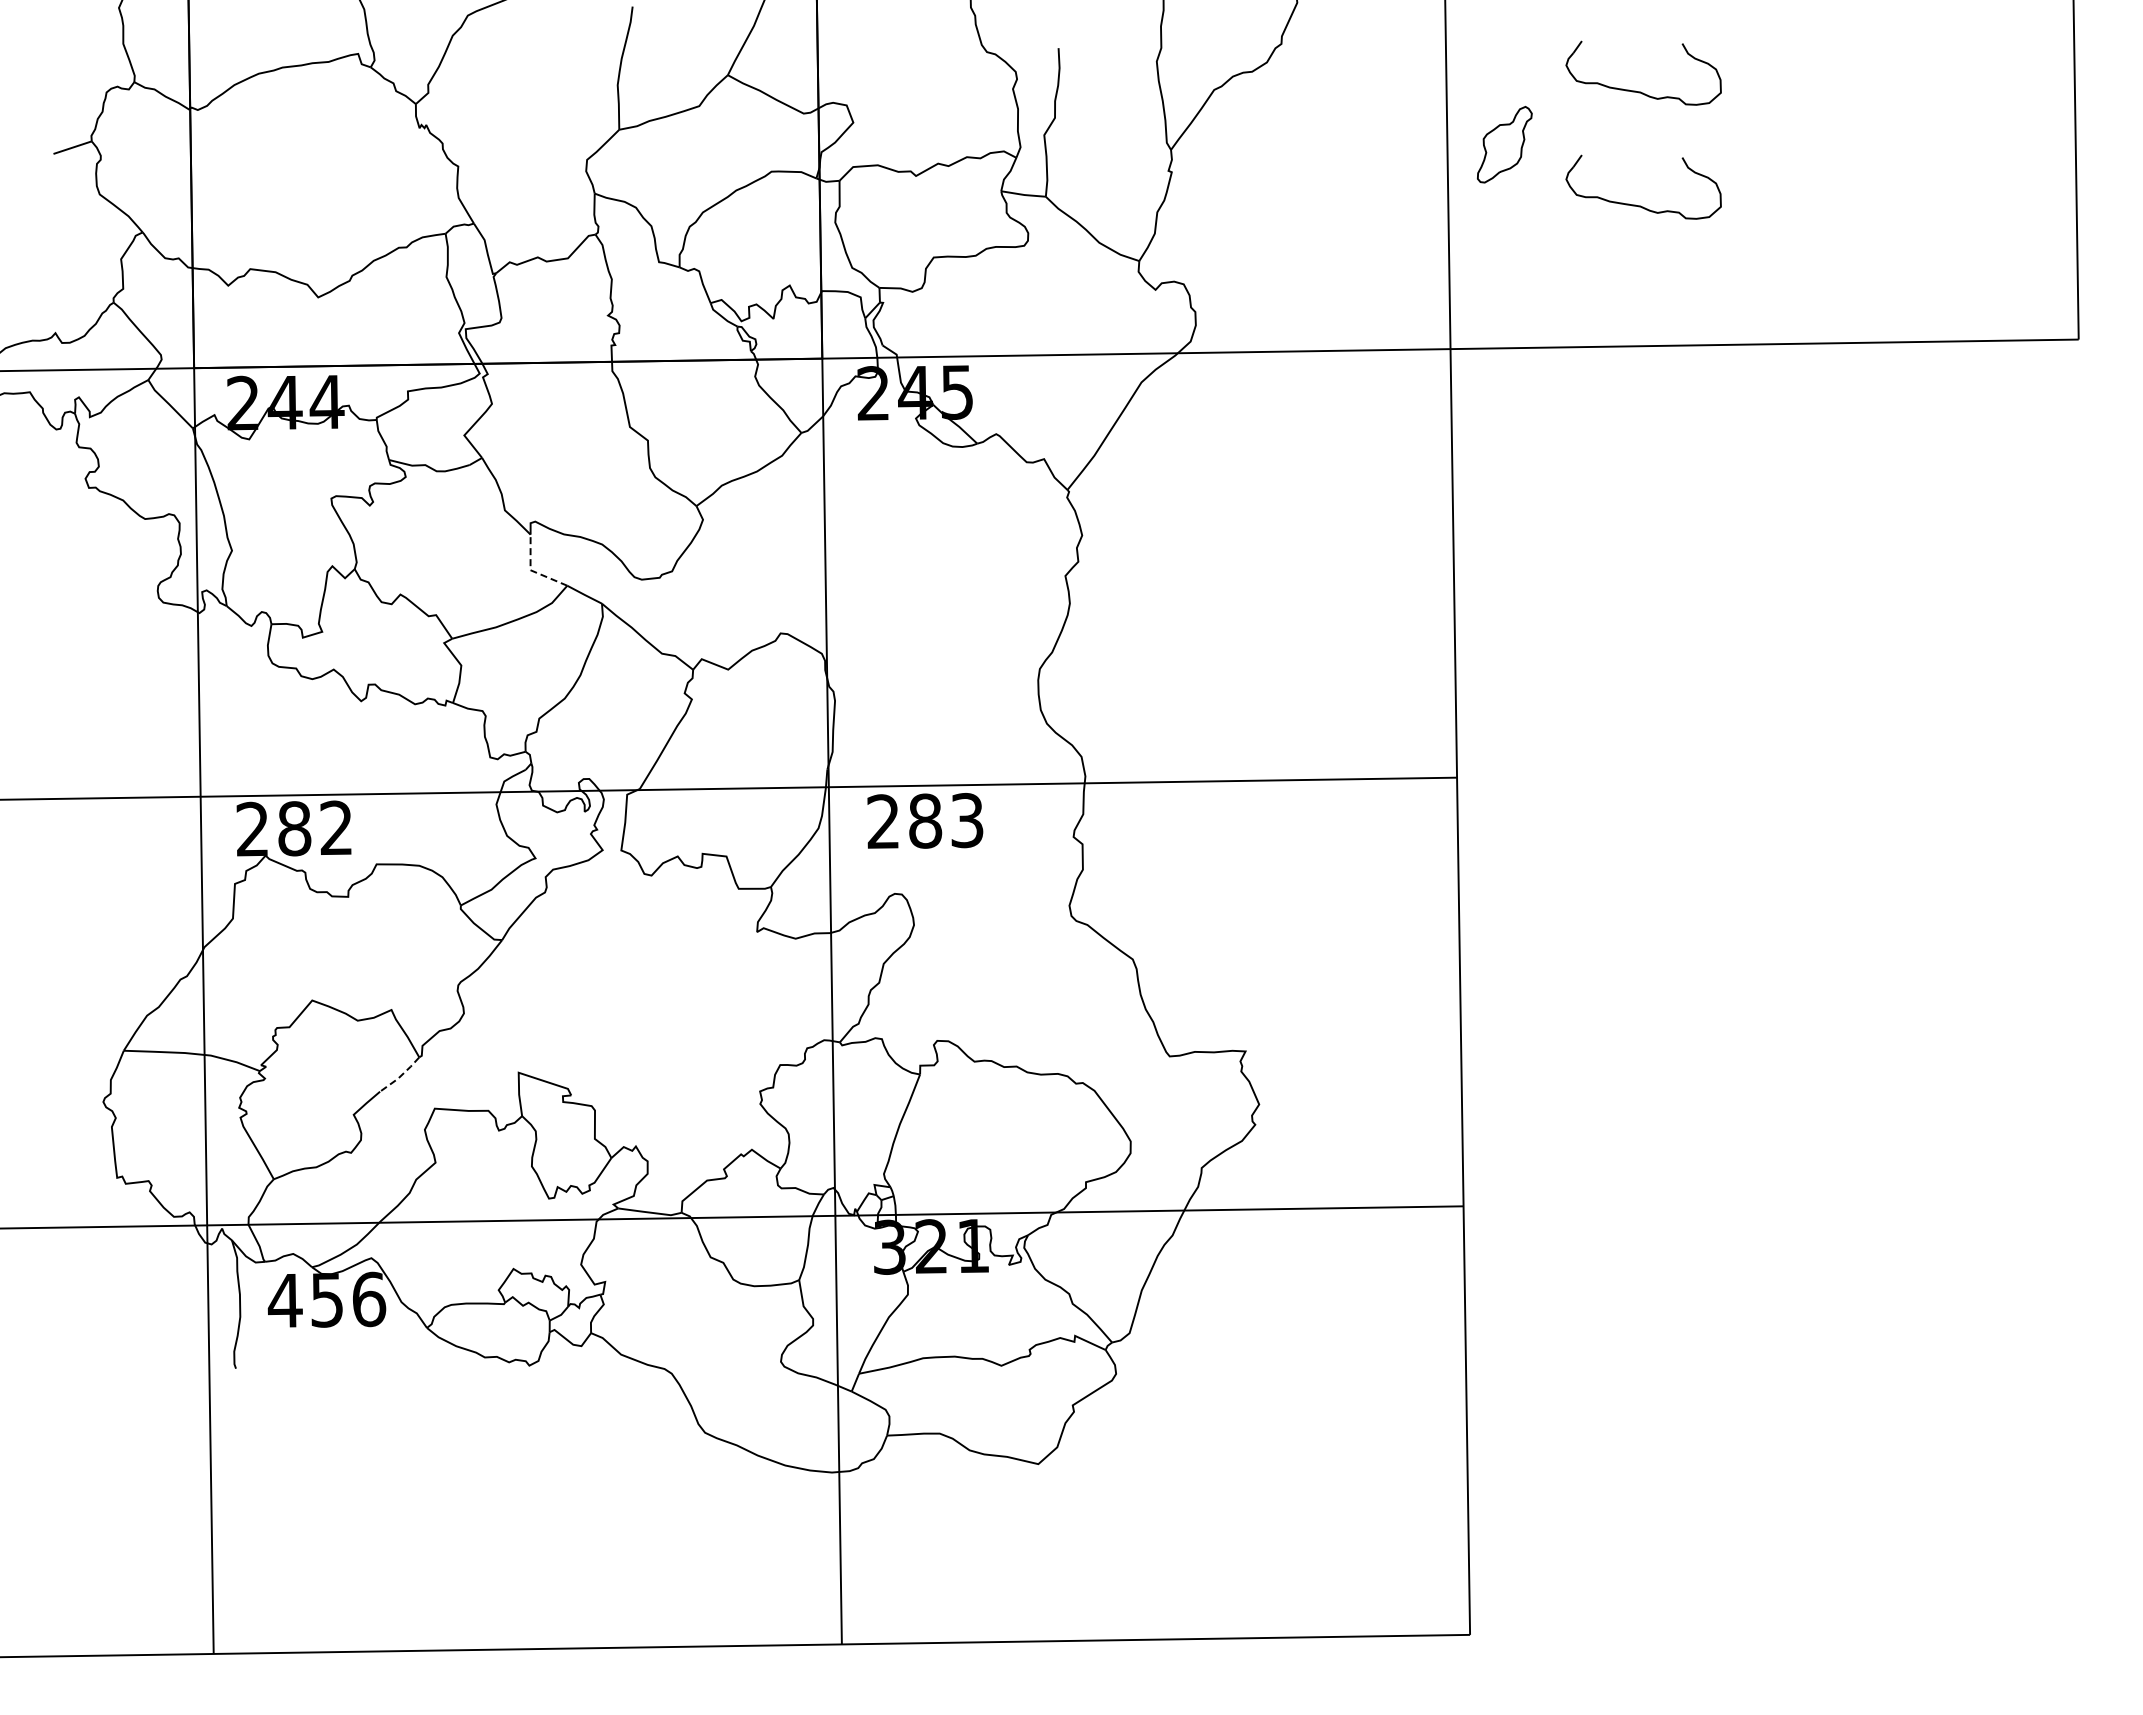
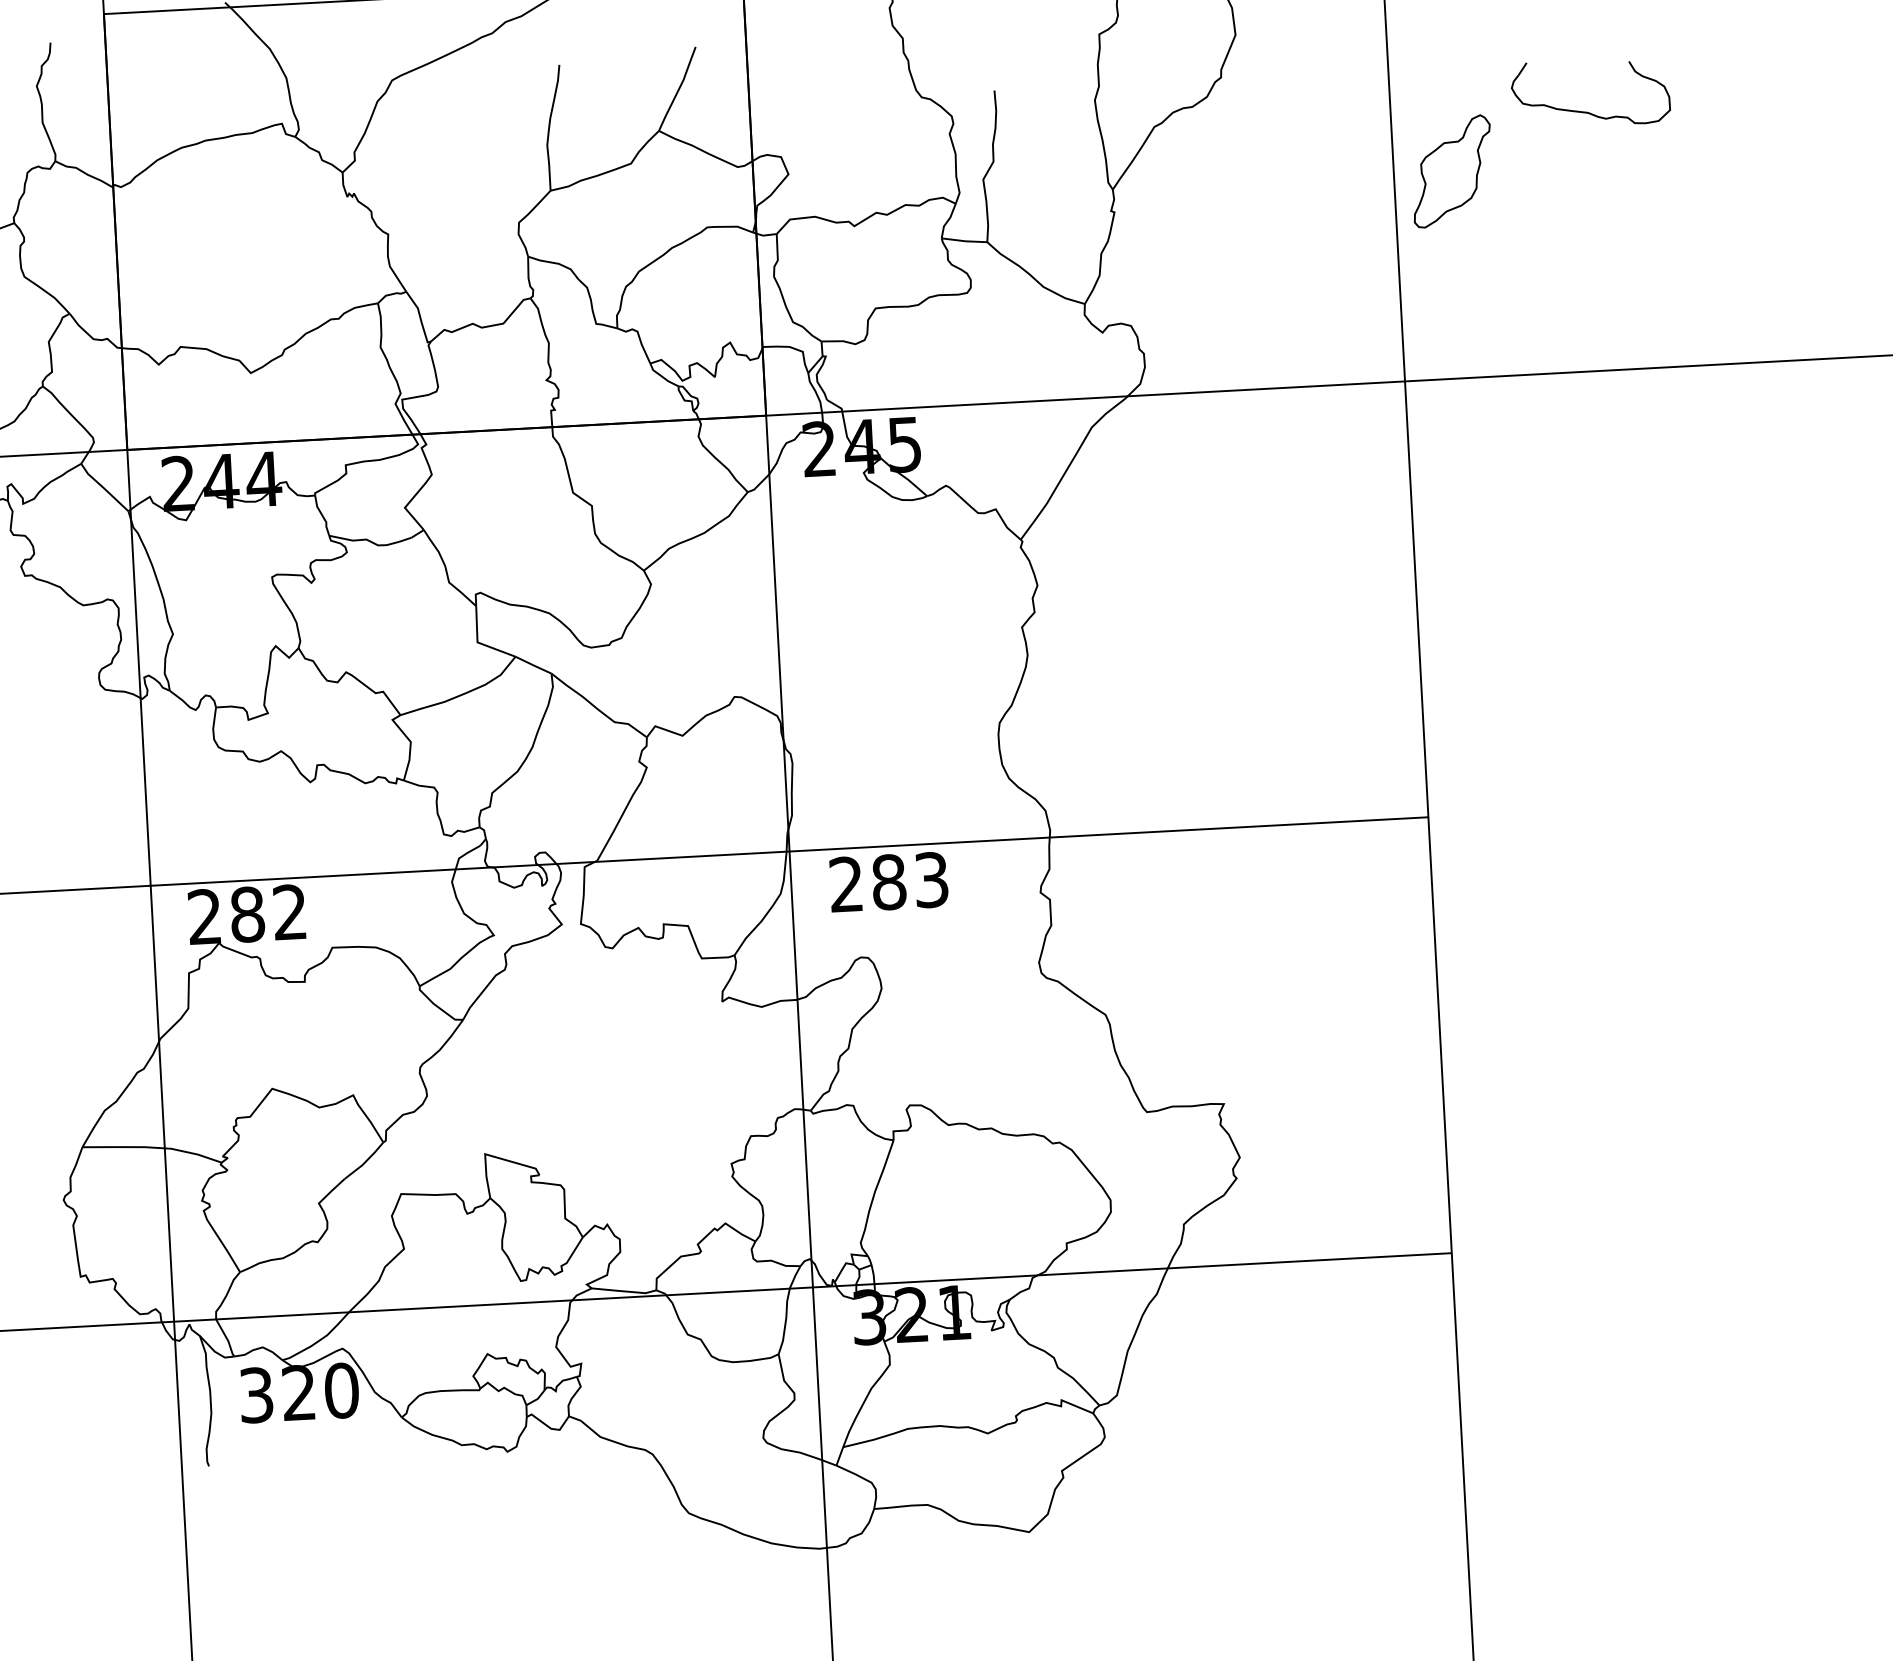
part: (1504, 144) -> (1451, 171), size x1.43
part: (1640, 205) -> (1592, 227), removed
line: (531, 570) -> (478, 642), dashed -> solid
line: (400, 1076) -> (364, 1162), dashed -> solid
text: (326, 1299) -> (298, 1392), 456 -> 320

